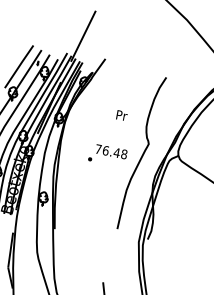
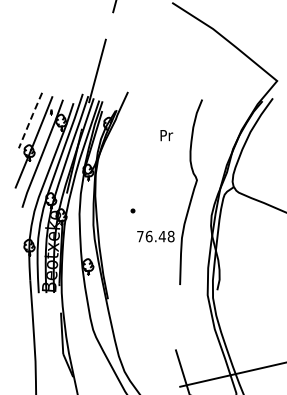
line: (19, 66) -> (30, 120), solid -> dashed
text: (121, 115) -> (166, 135), moved
text: (111, 151) -> (155, 236), moved

